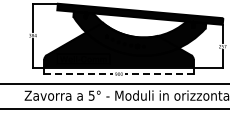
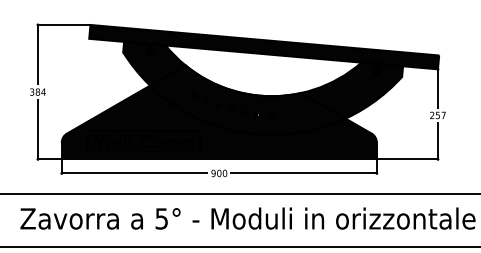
line: (79, 74) -> (136, 174), dashed -> solid
line: (159, 74) -> (304, 174), dashed -> solid

